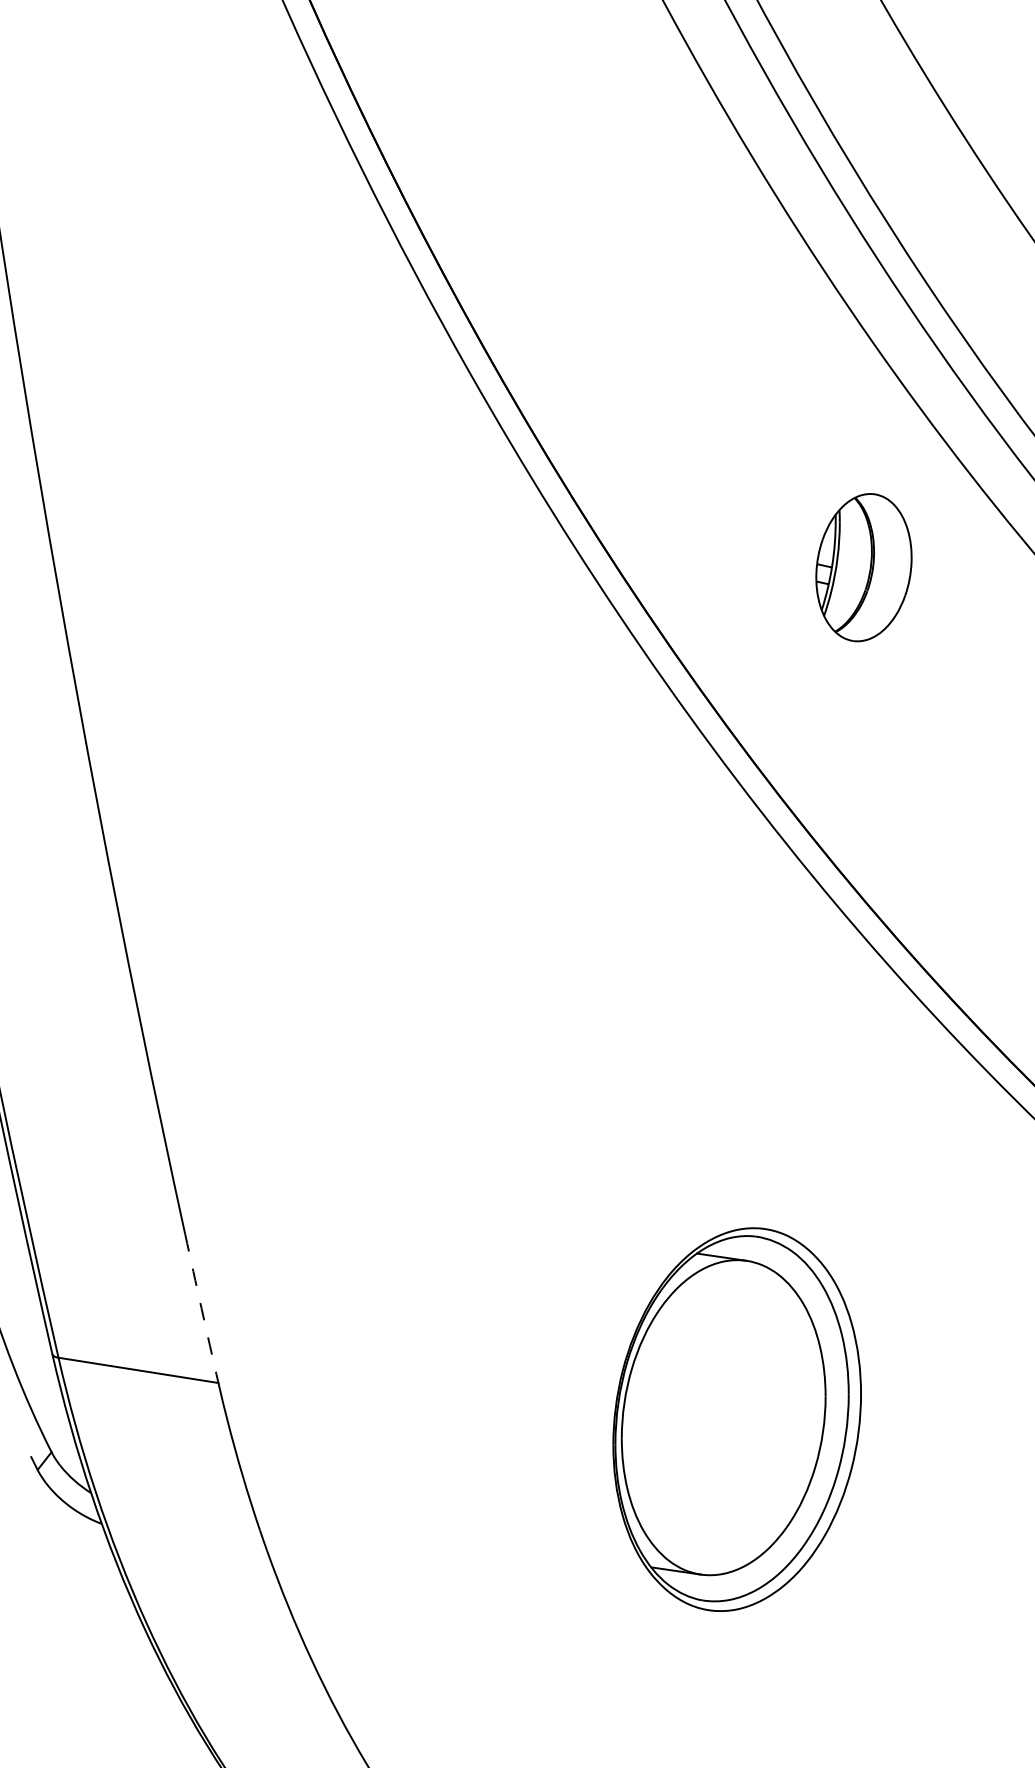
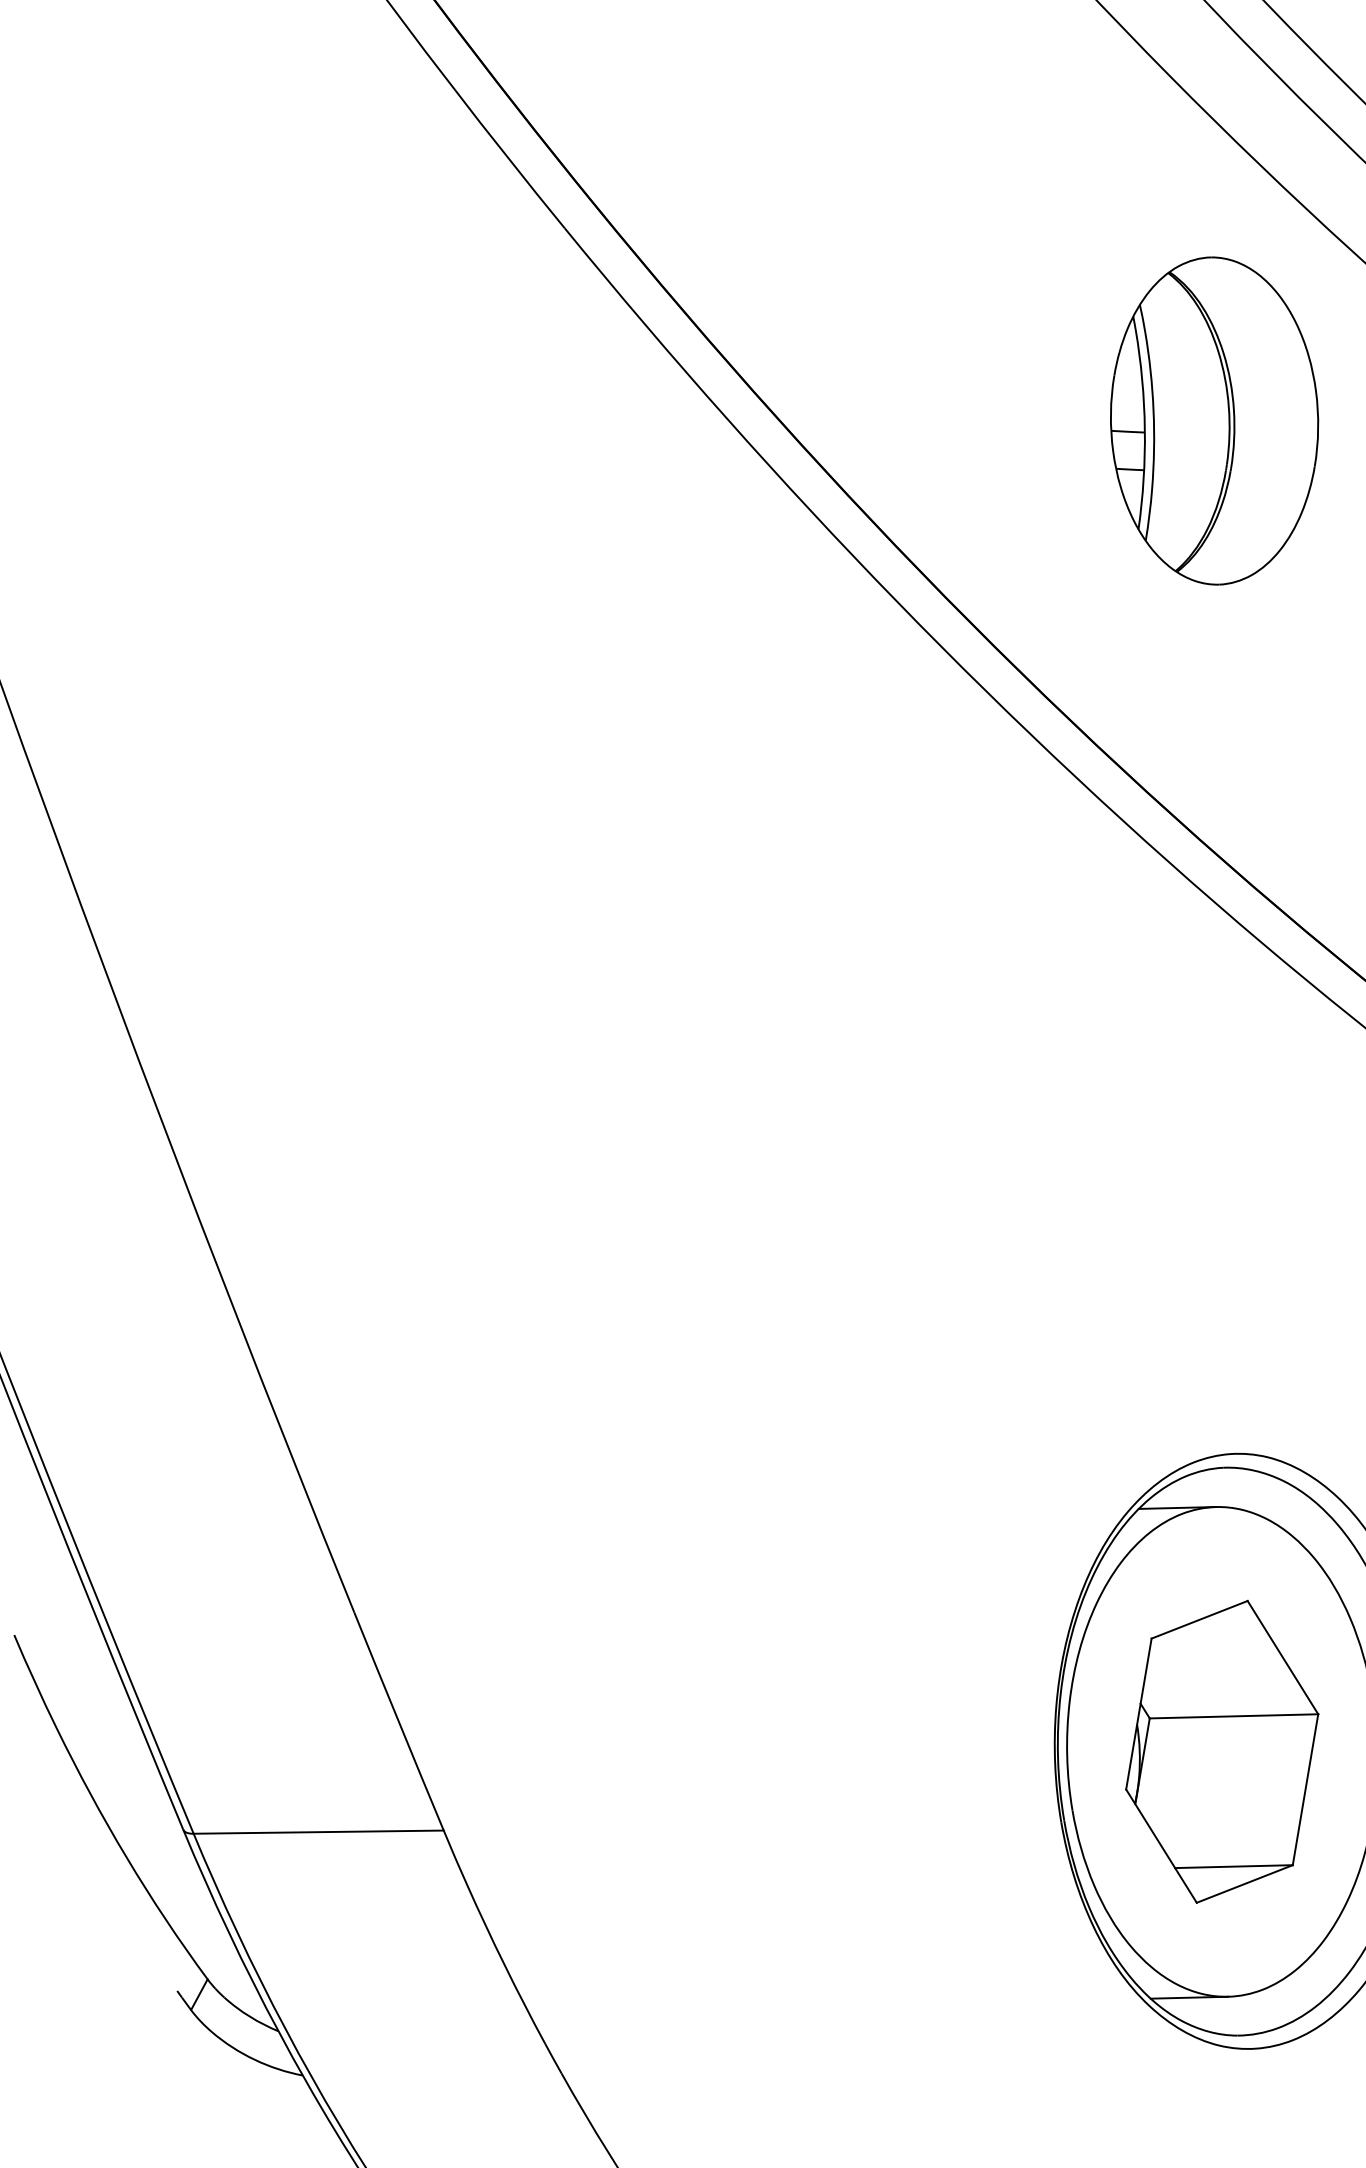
part: (863, 567) -> (1213, 420), size x1.43
arc: (201, 1308) -> (398, 1721), dashed -> solid
part: (723, 1417) -> (1221, 1751), added

